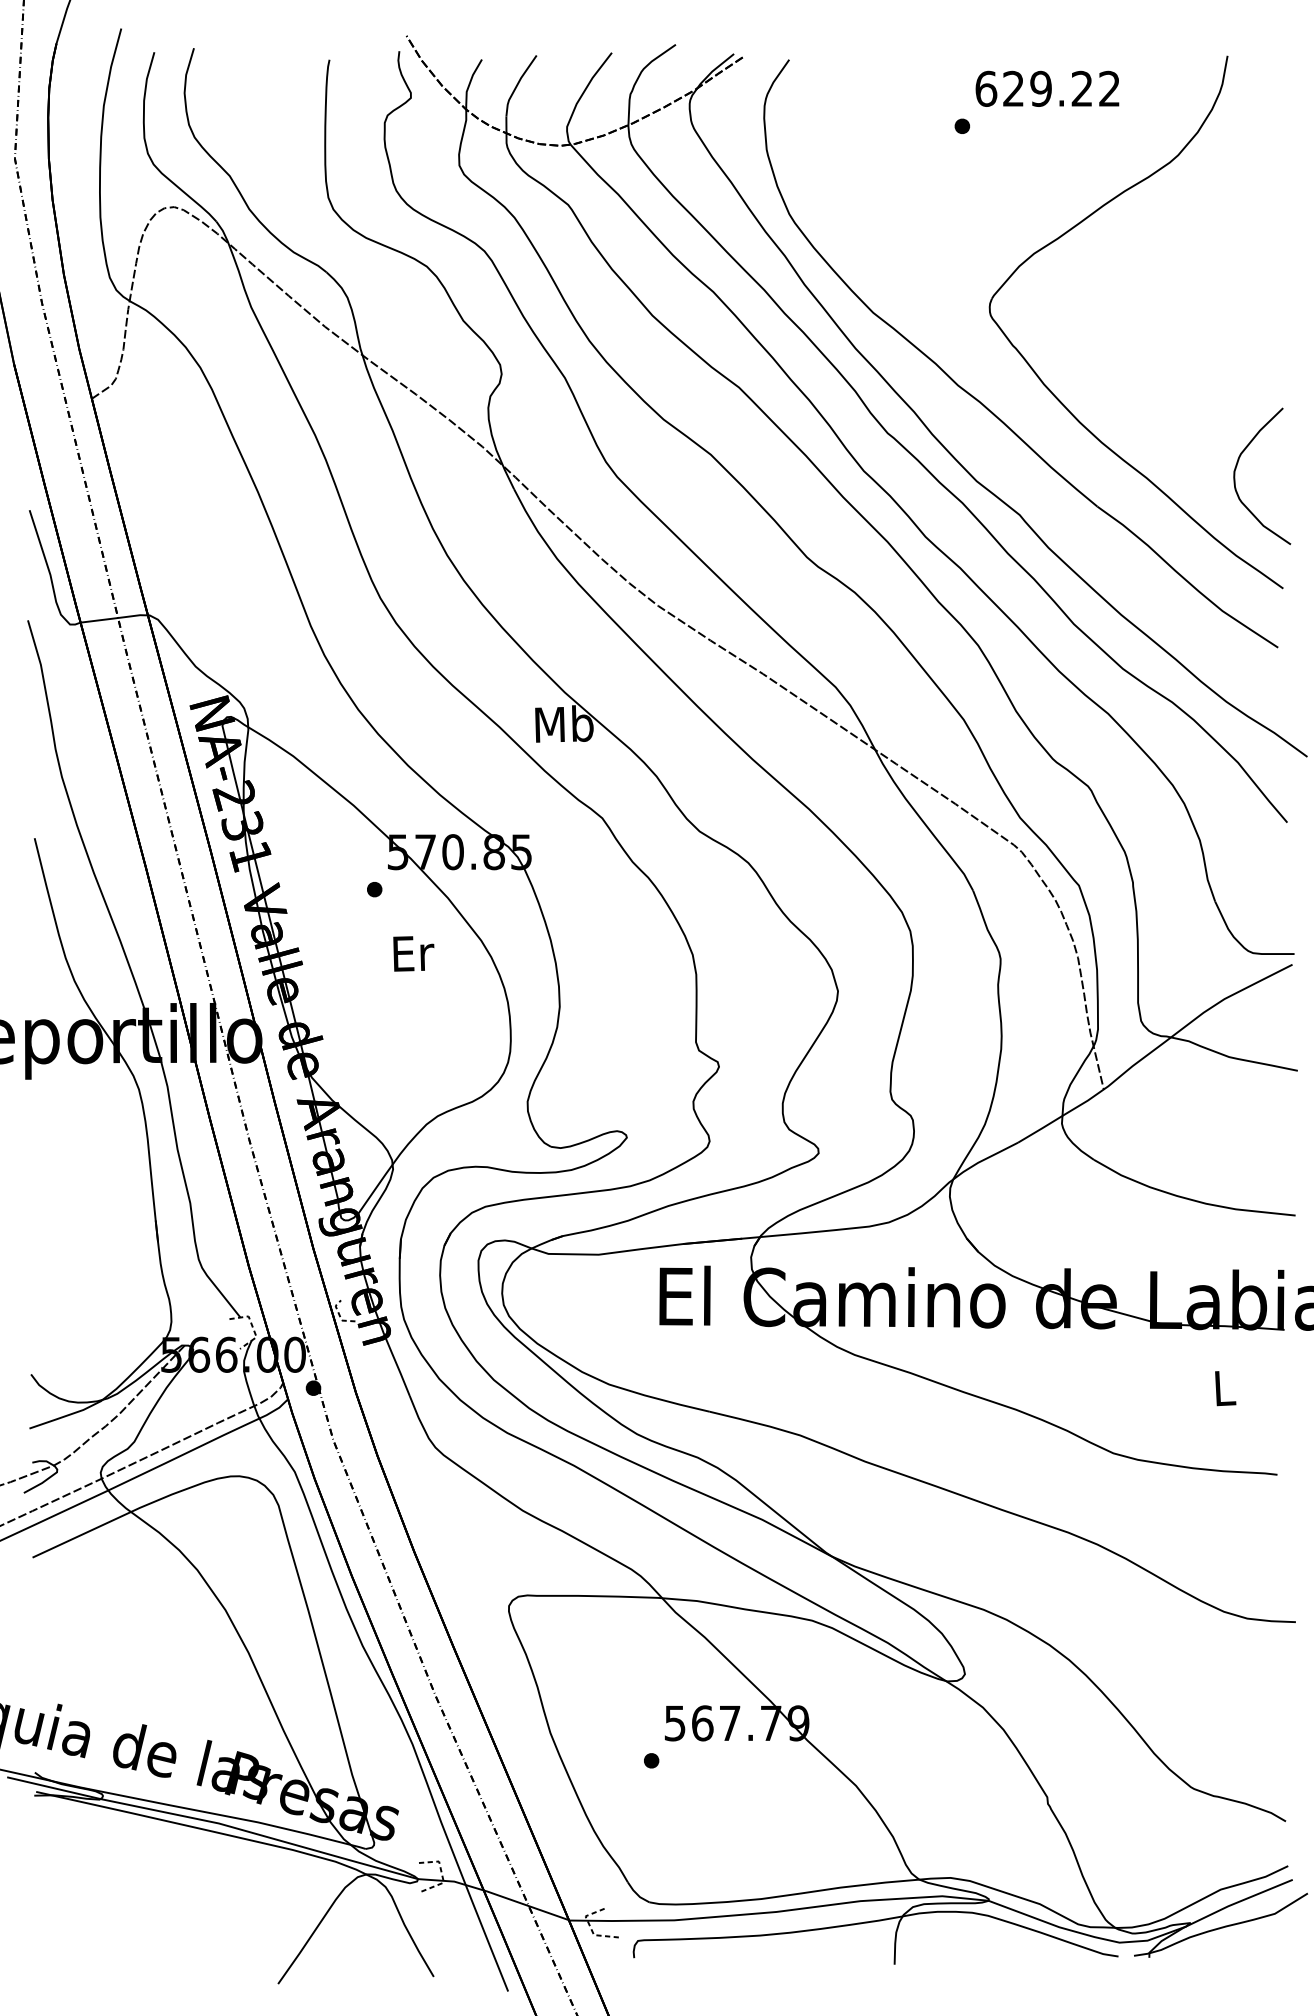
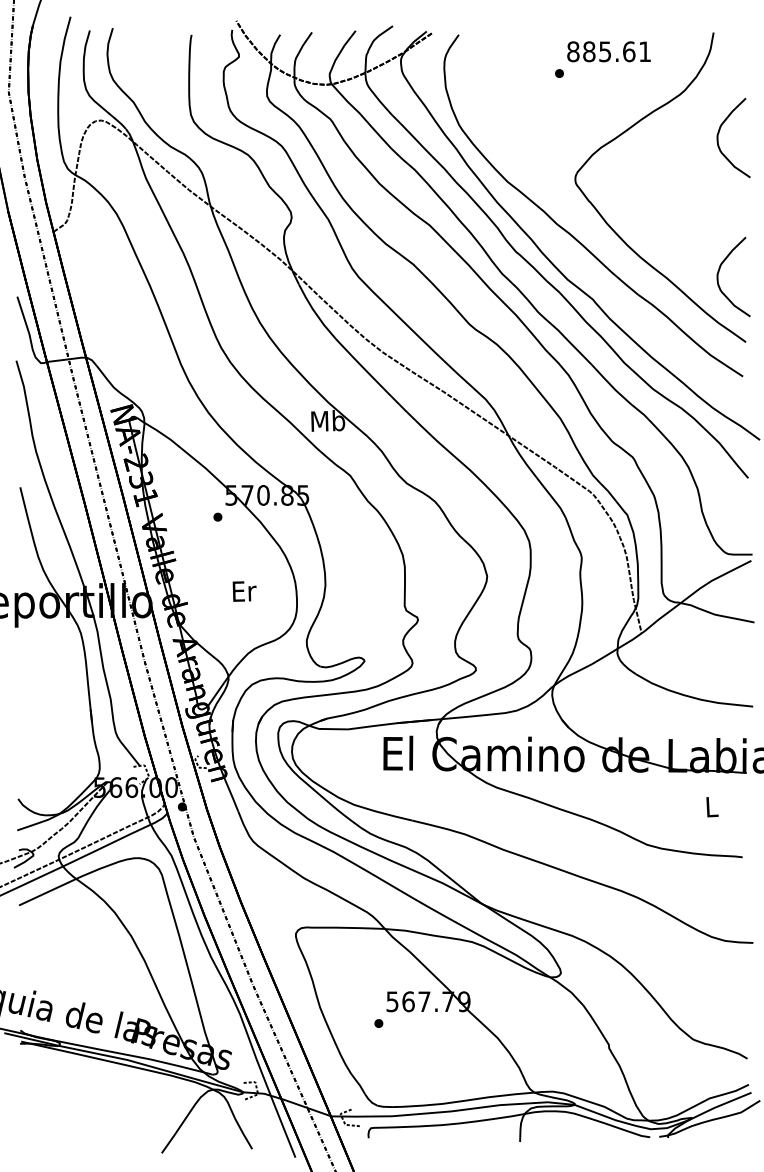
text: (1046, 88) -> (608, 51), 629.22 -> 885.61
curve: (1237, 229) -> (719, 133), added
text: (413, 953) -> (244, 591), moved

